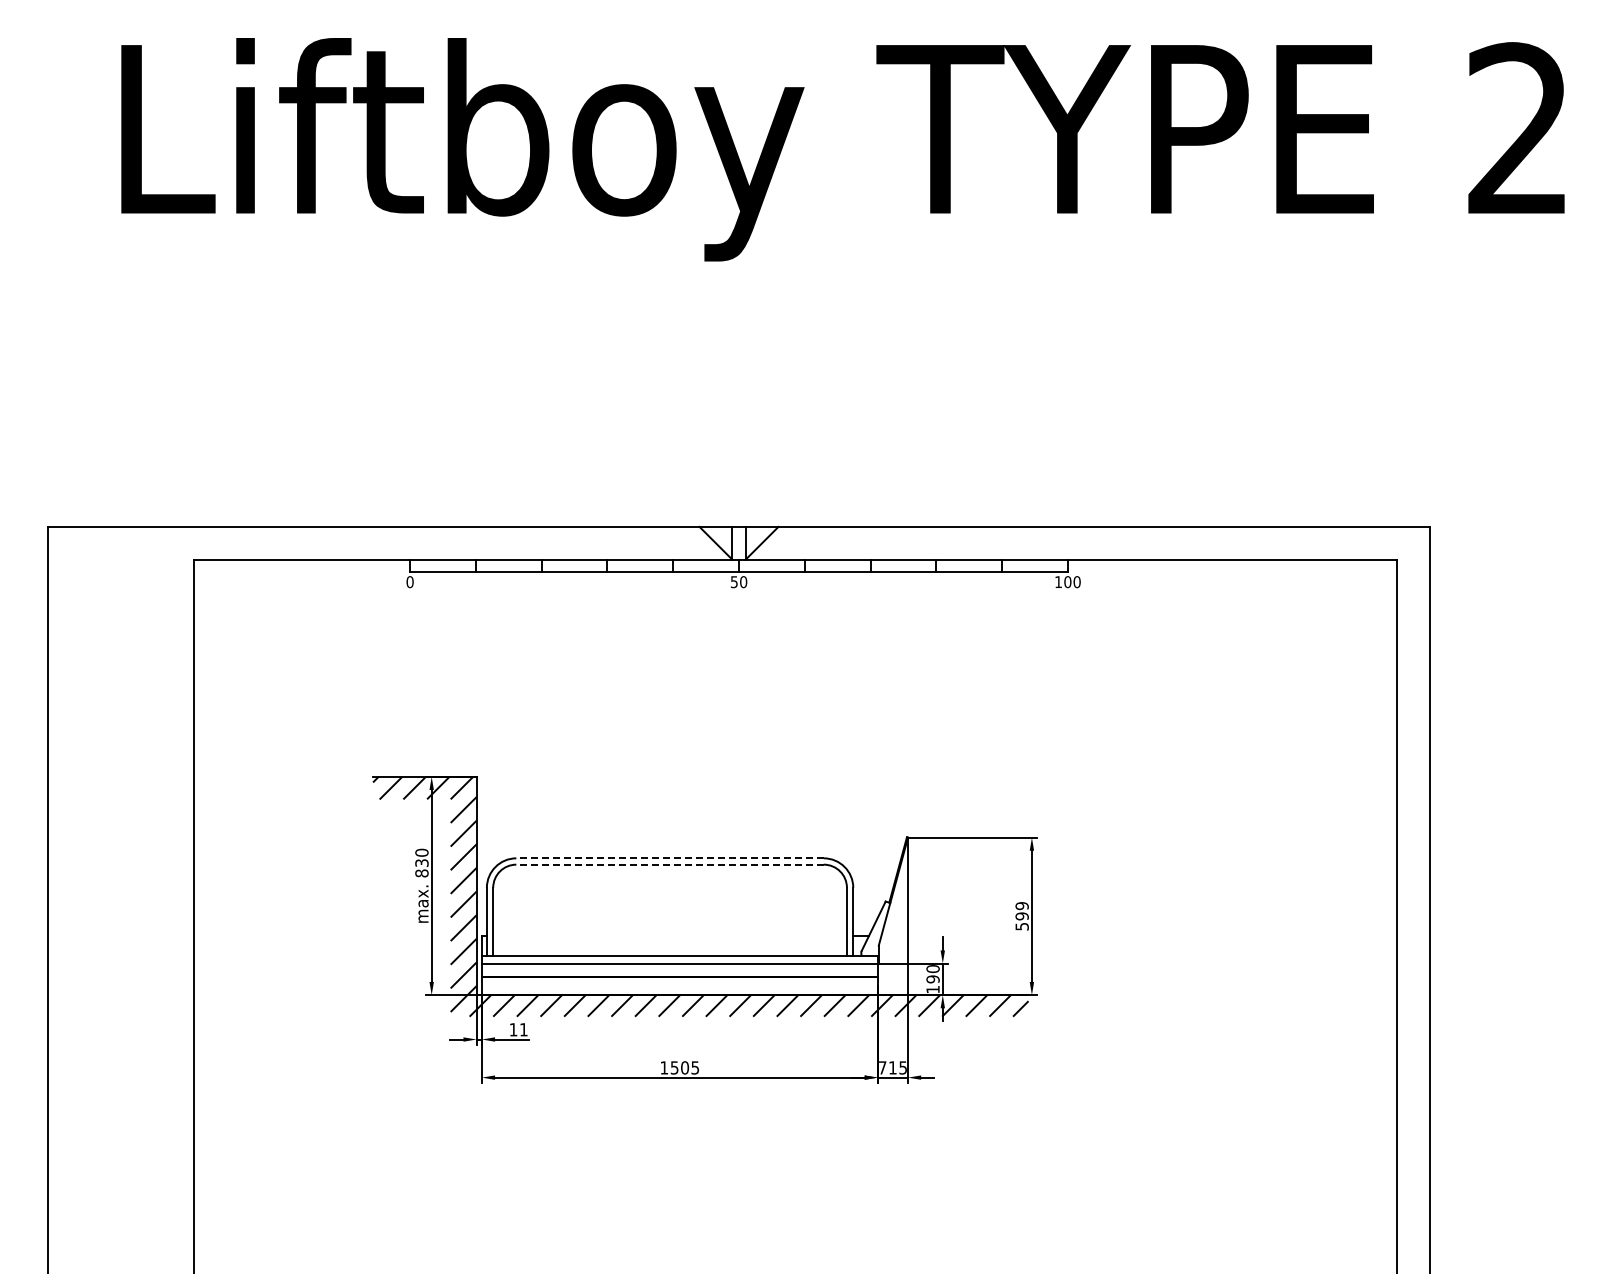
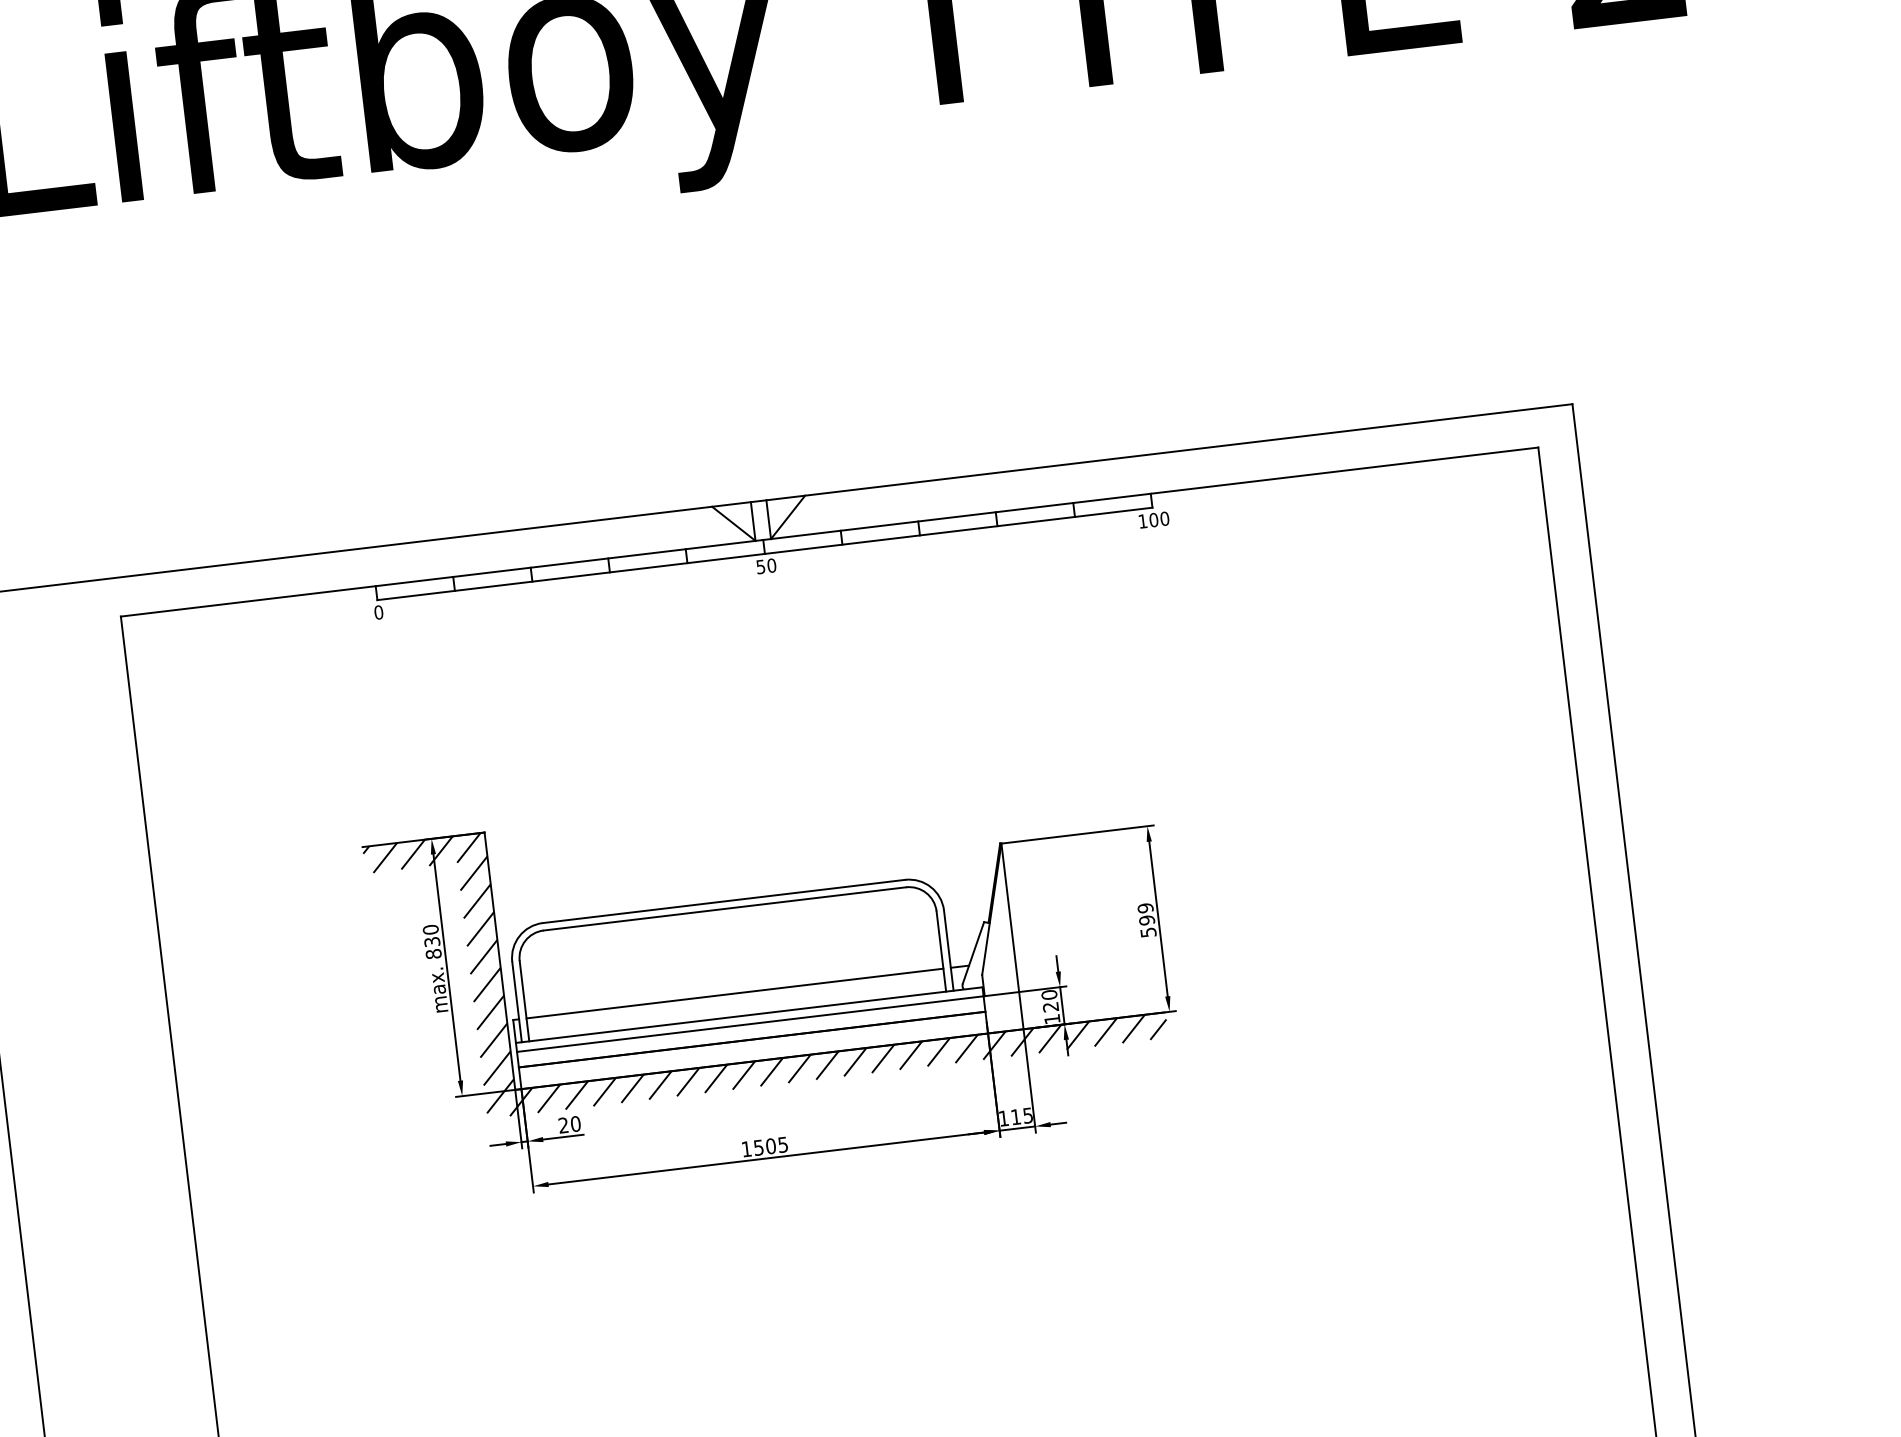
line: (670, 858) -> (724, 901), dashed -> solid
line: (670, 864) -> (725, 908), dashed -> solid
line: (669, 936) -> (734, 993), added
text: (932, 979) -> (1050, 1007), 190 -> 120
text: (518, 1029) -> (569, 1124), 11 -> 20
text: (882, 1067) -> (1003, 1118), 715 -> 115

